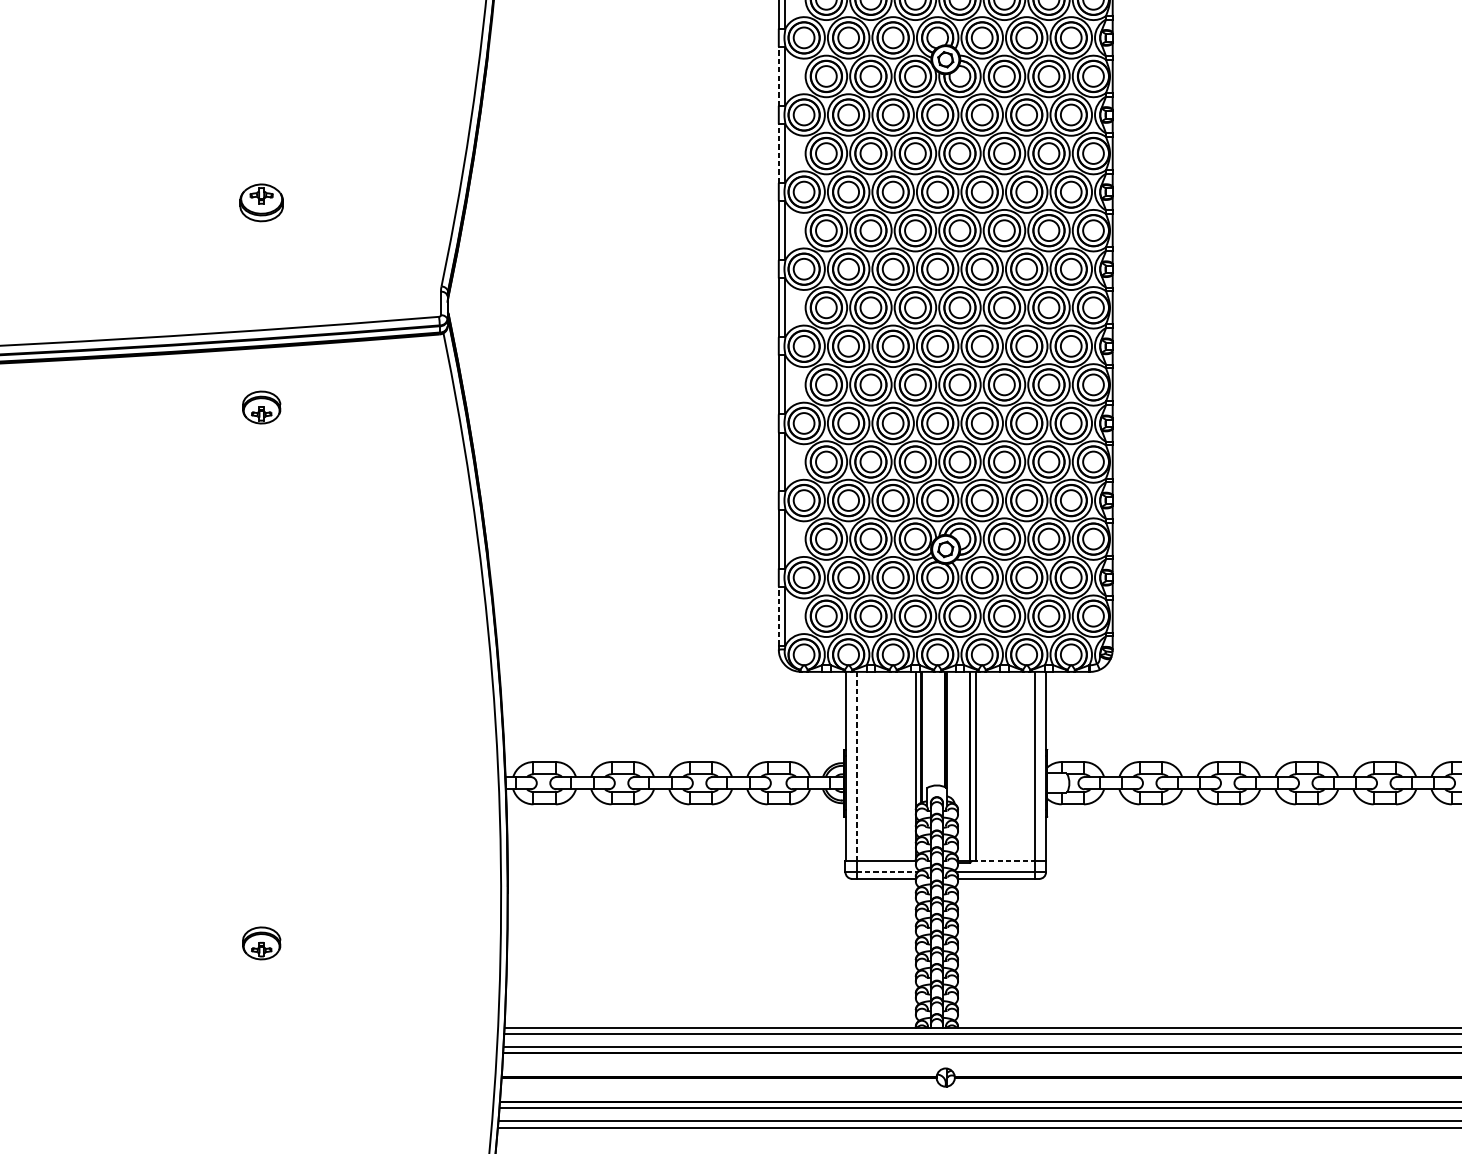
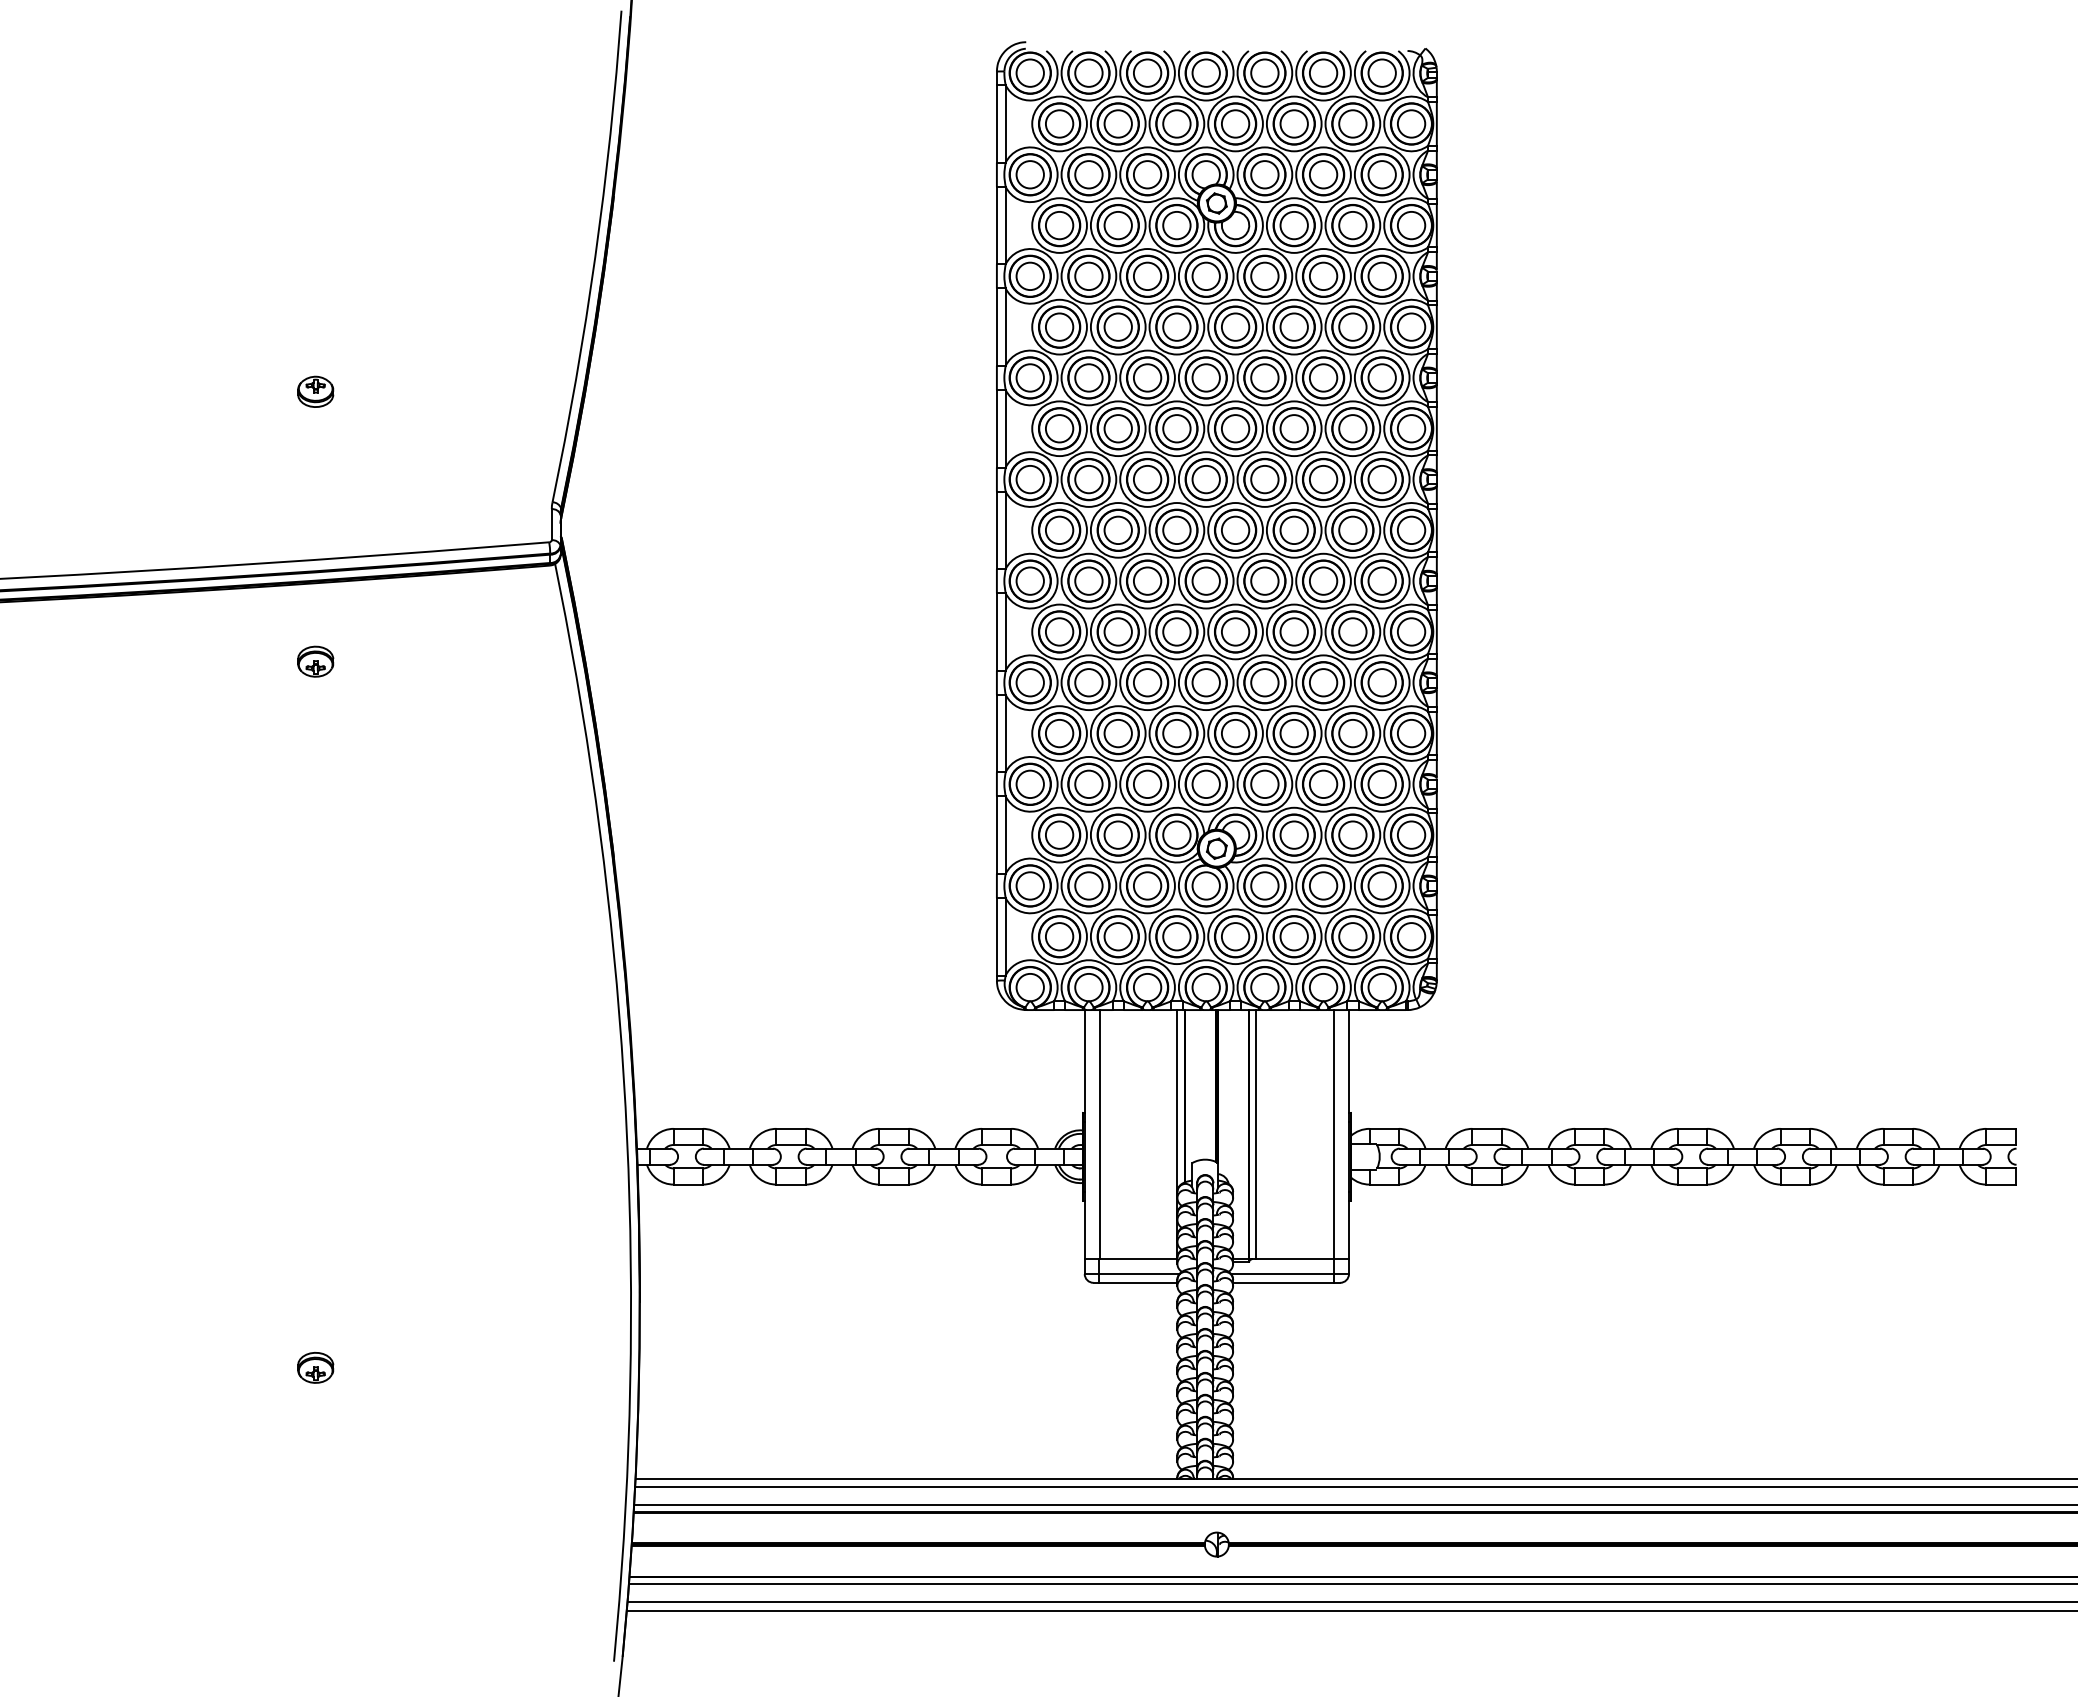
line: (778, 76) -> (996, 225), dashed -> solid
line: (778, 153) -> (996, 327), dashed -> solid
part: (261, 202) -> (315, 391), size x0.62
part: (261, 407) -> (315, 661), size x0.71
line: (778, 616) -> (996, 936), dashed -> solid
line: (856, 766) -> (1099, 1134), dashed -> solid
line: (1003, 861) -> (1293, 1259), dashed -> solid
line: (887, 872) -> (1139, 1274), dashed -> solid
part: (261, 943) -> (315, 1367), size x0.71

